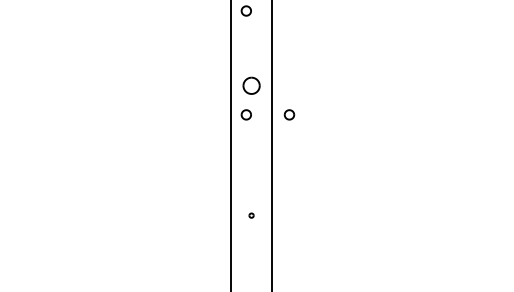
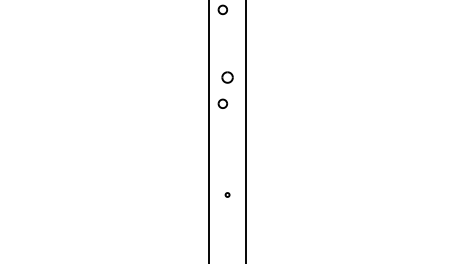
part: (251, 85) -> (227, 77), size x0.71
part: (289, 114) -> (261, 103), removed

